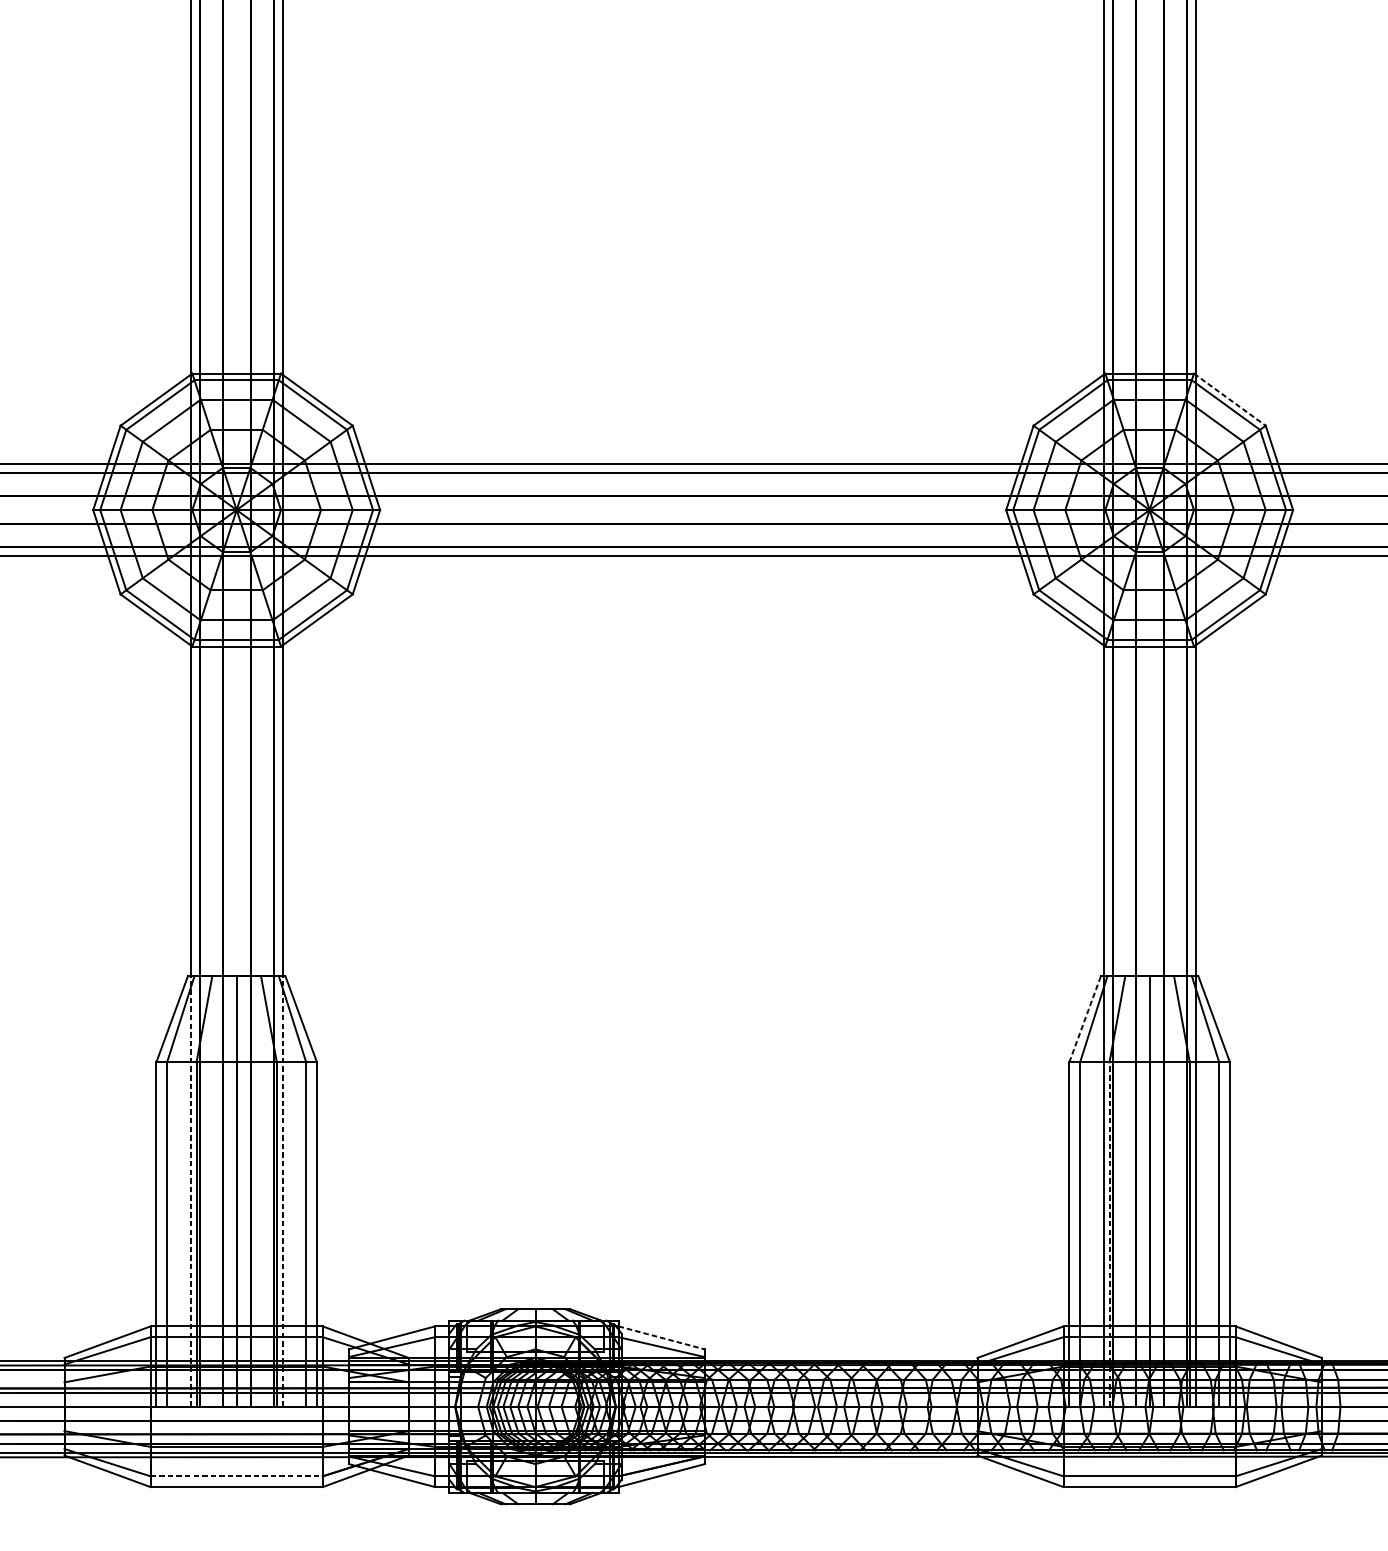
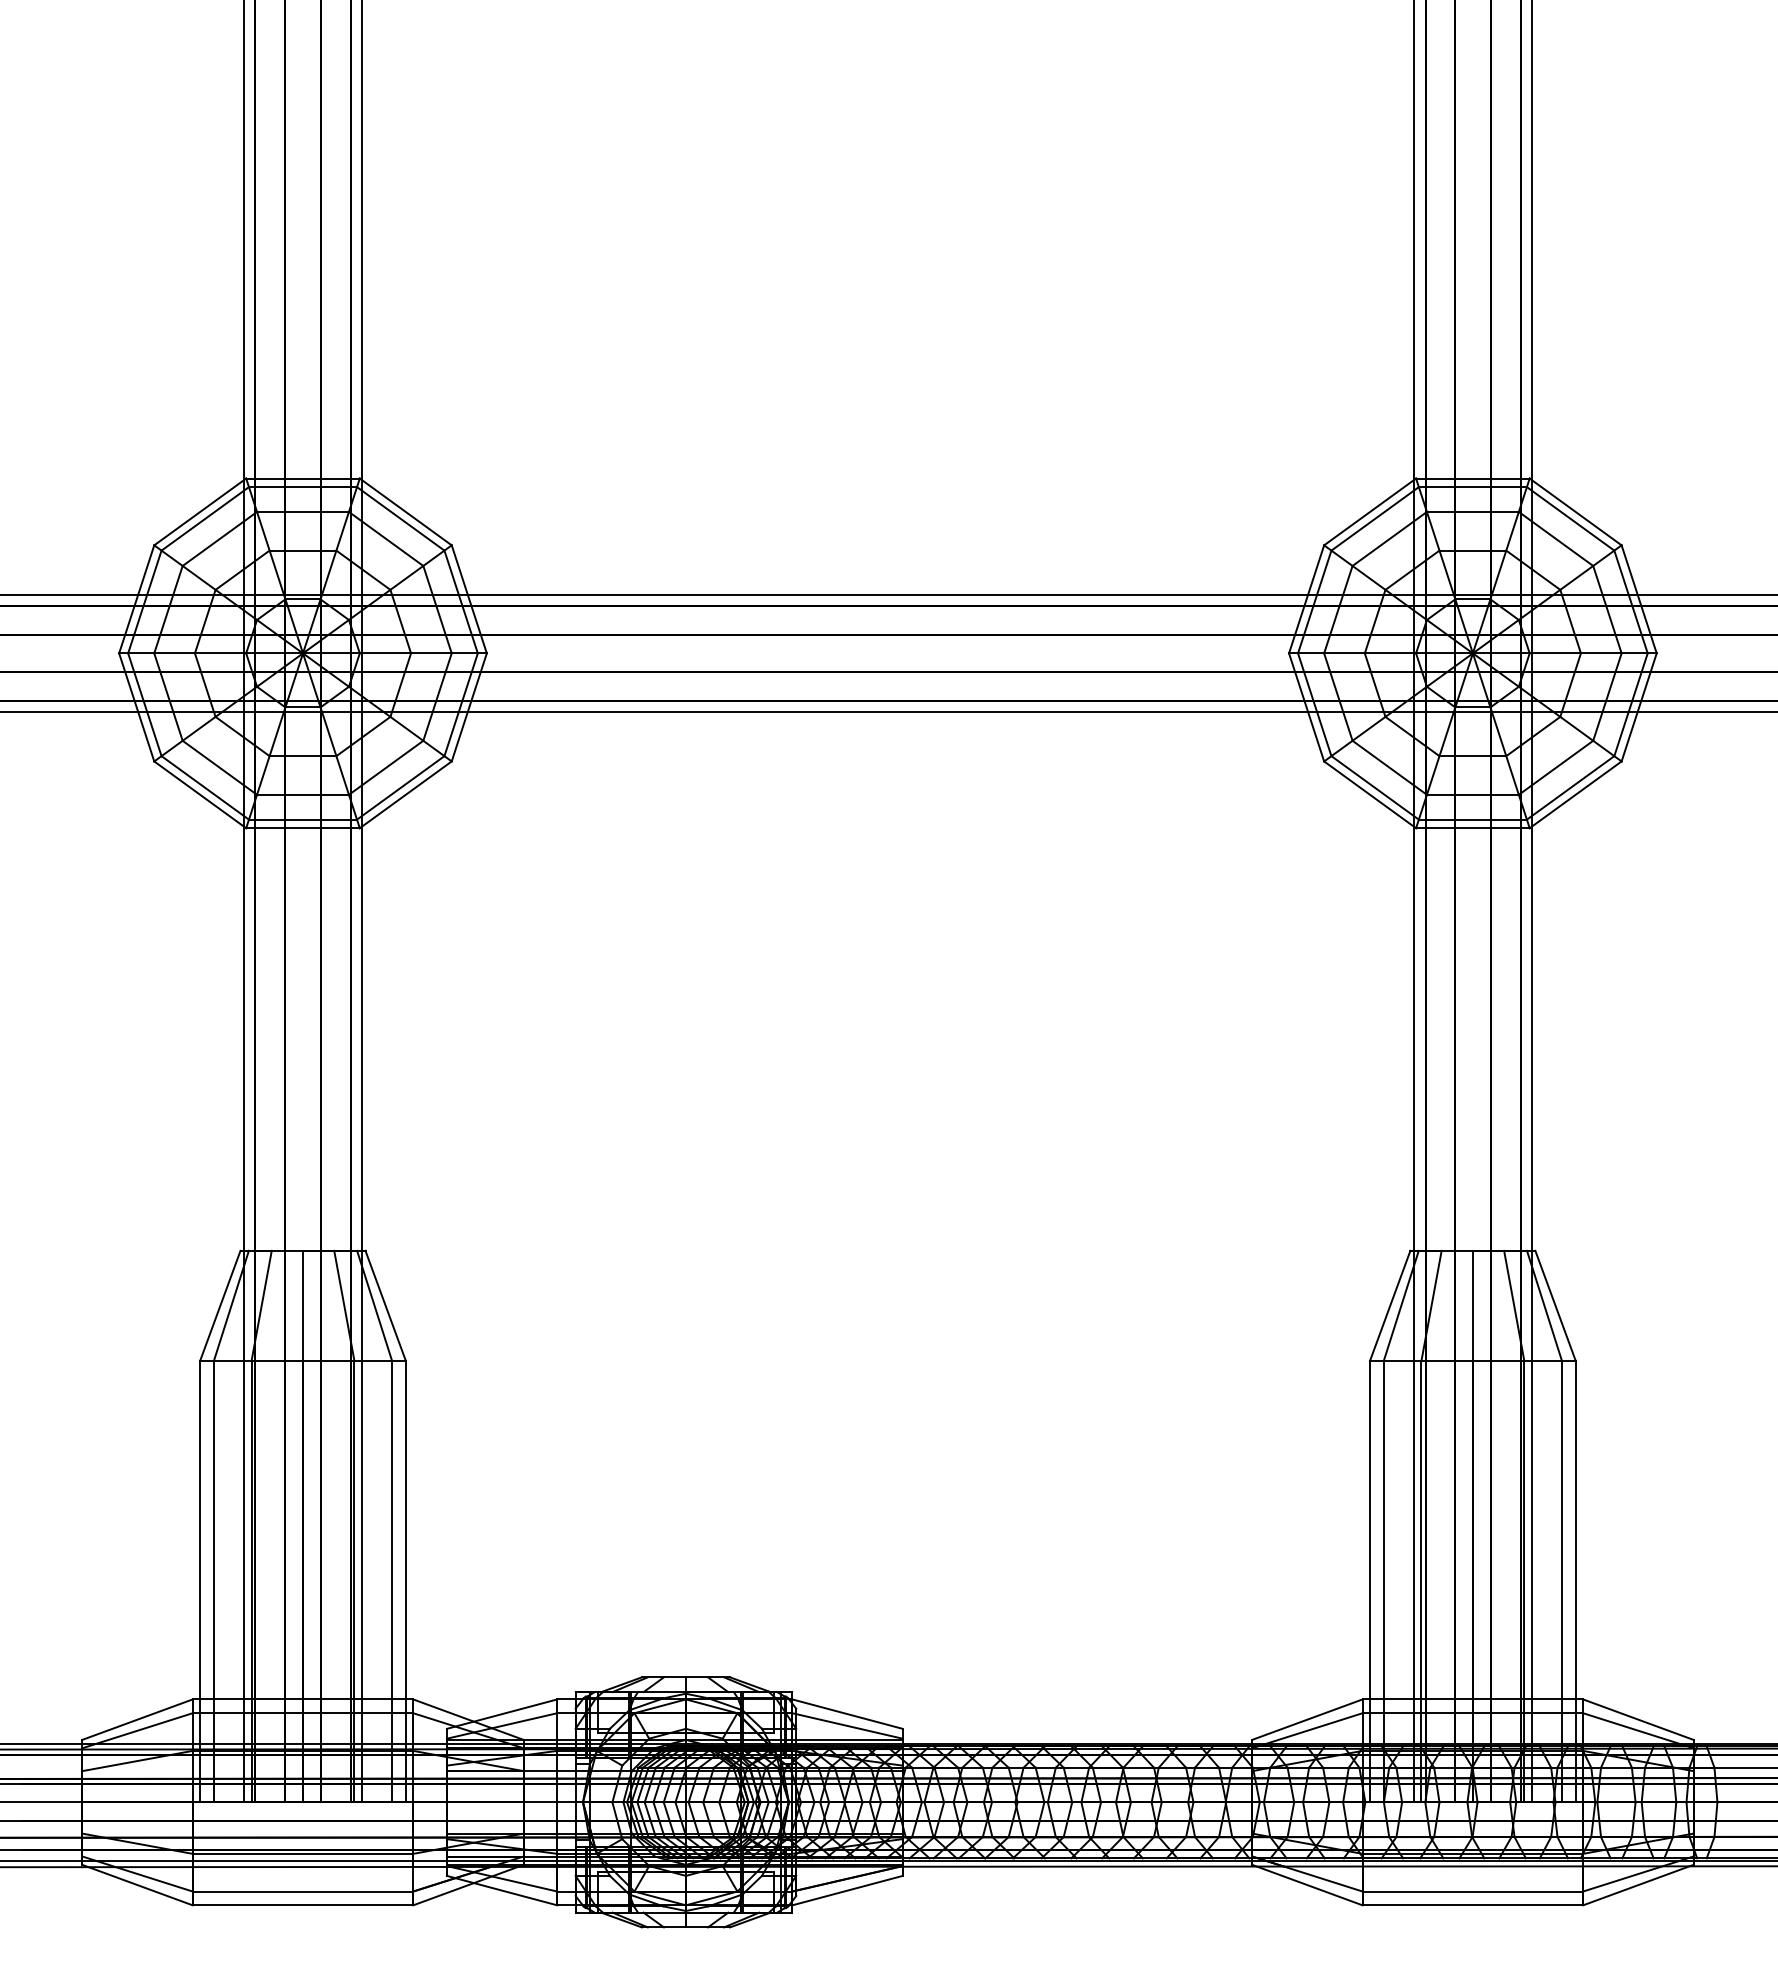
line: (1229, 399) -> (1575, 511), dashed -> solid
line: (1085, 1019) -> (1390, 1306), dashed -> solid
line: (191, 1191) -> (244, 1526), dashed -> solid
line: (282, 1191) -> (361, 1526), dashed -> solid
line: (1109, 1234) -> (1421, 1581), dashed -> solid
line: (662, 1338) -> (848, 1714), dashed -> solid
line: (237, 1476) -> (303, 1891), dashed -> solid

